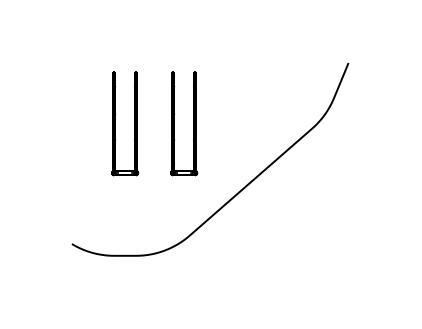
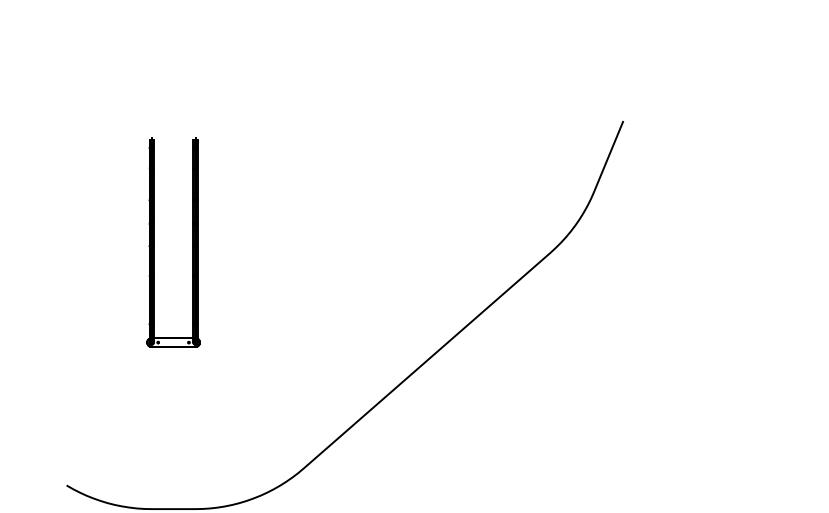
part: (193, 123) -> (311, 242), removed

